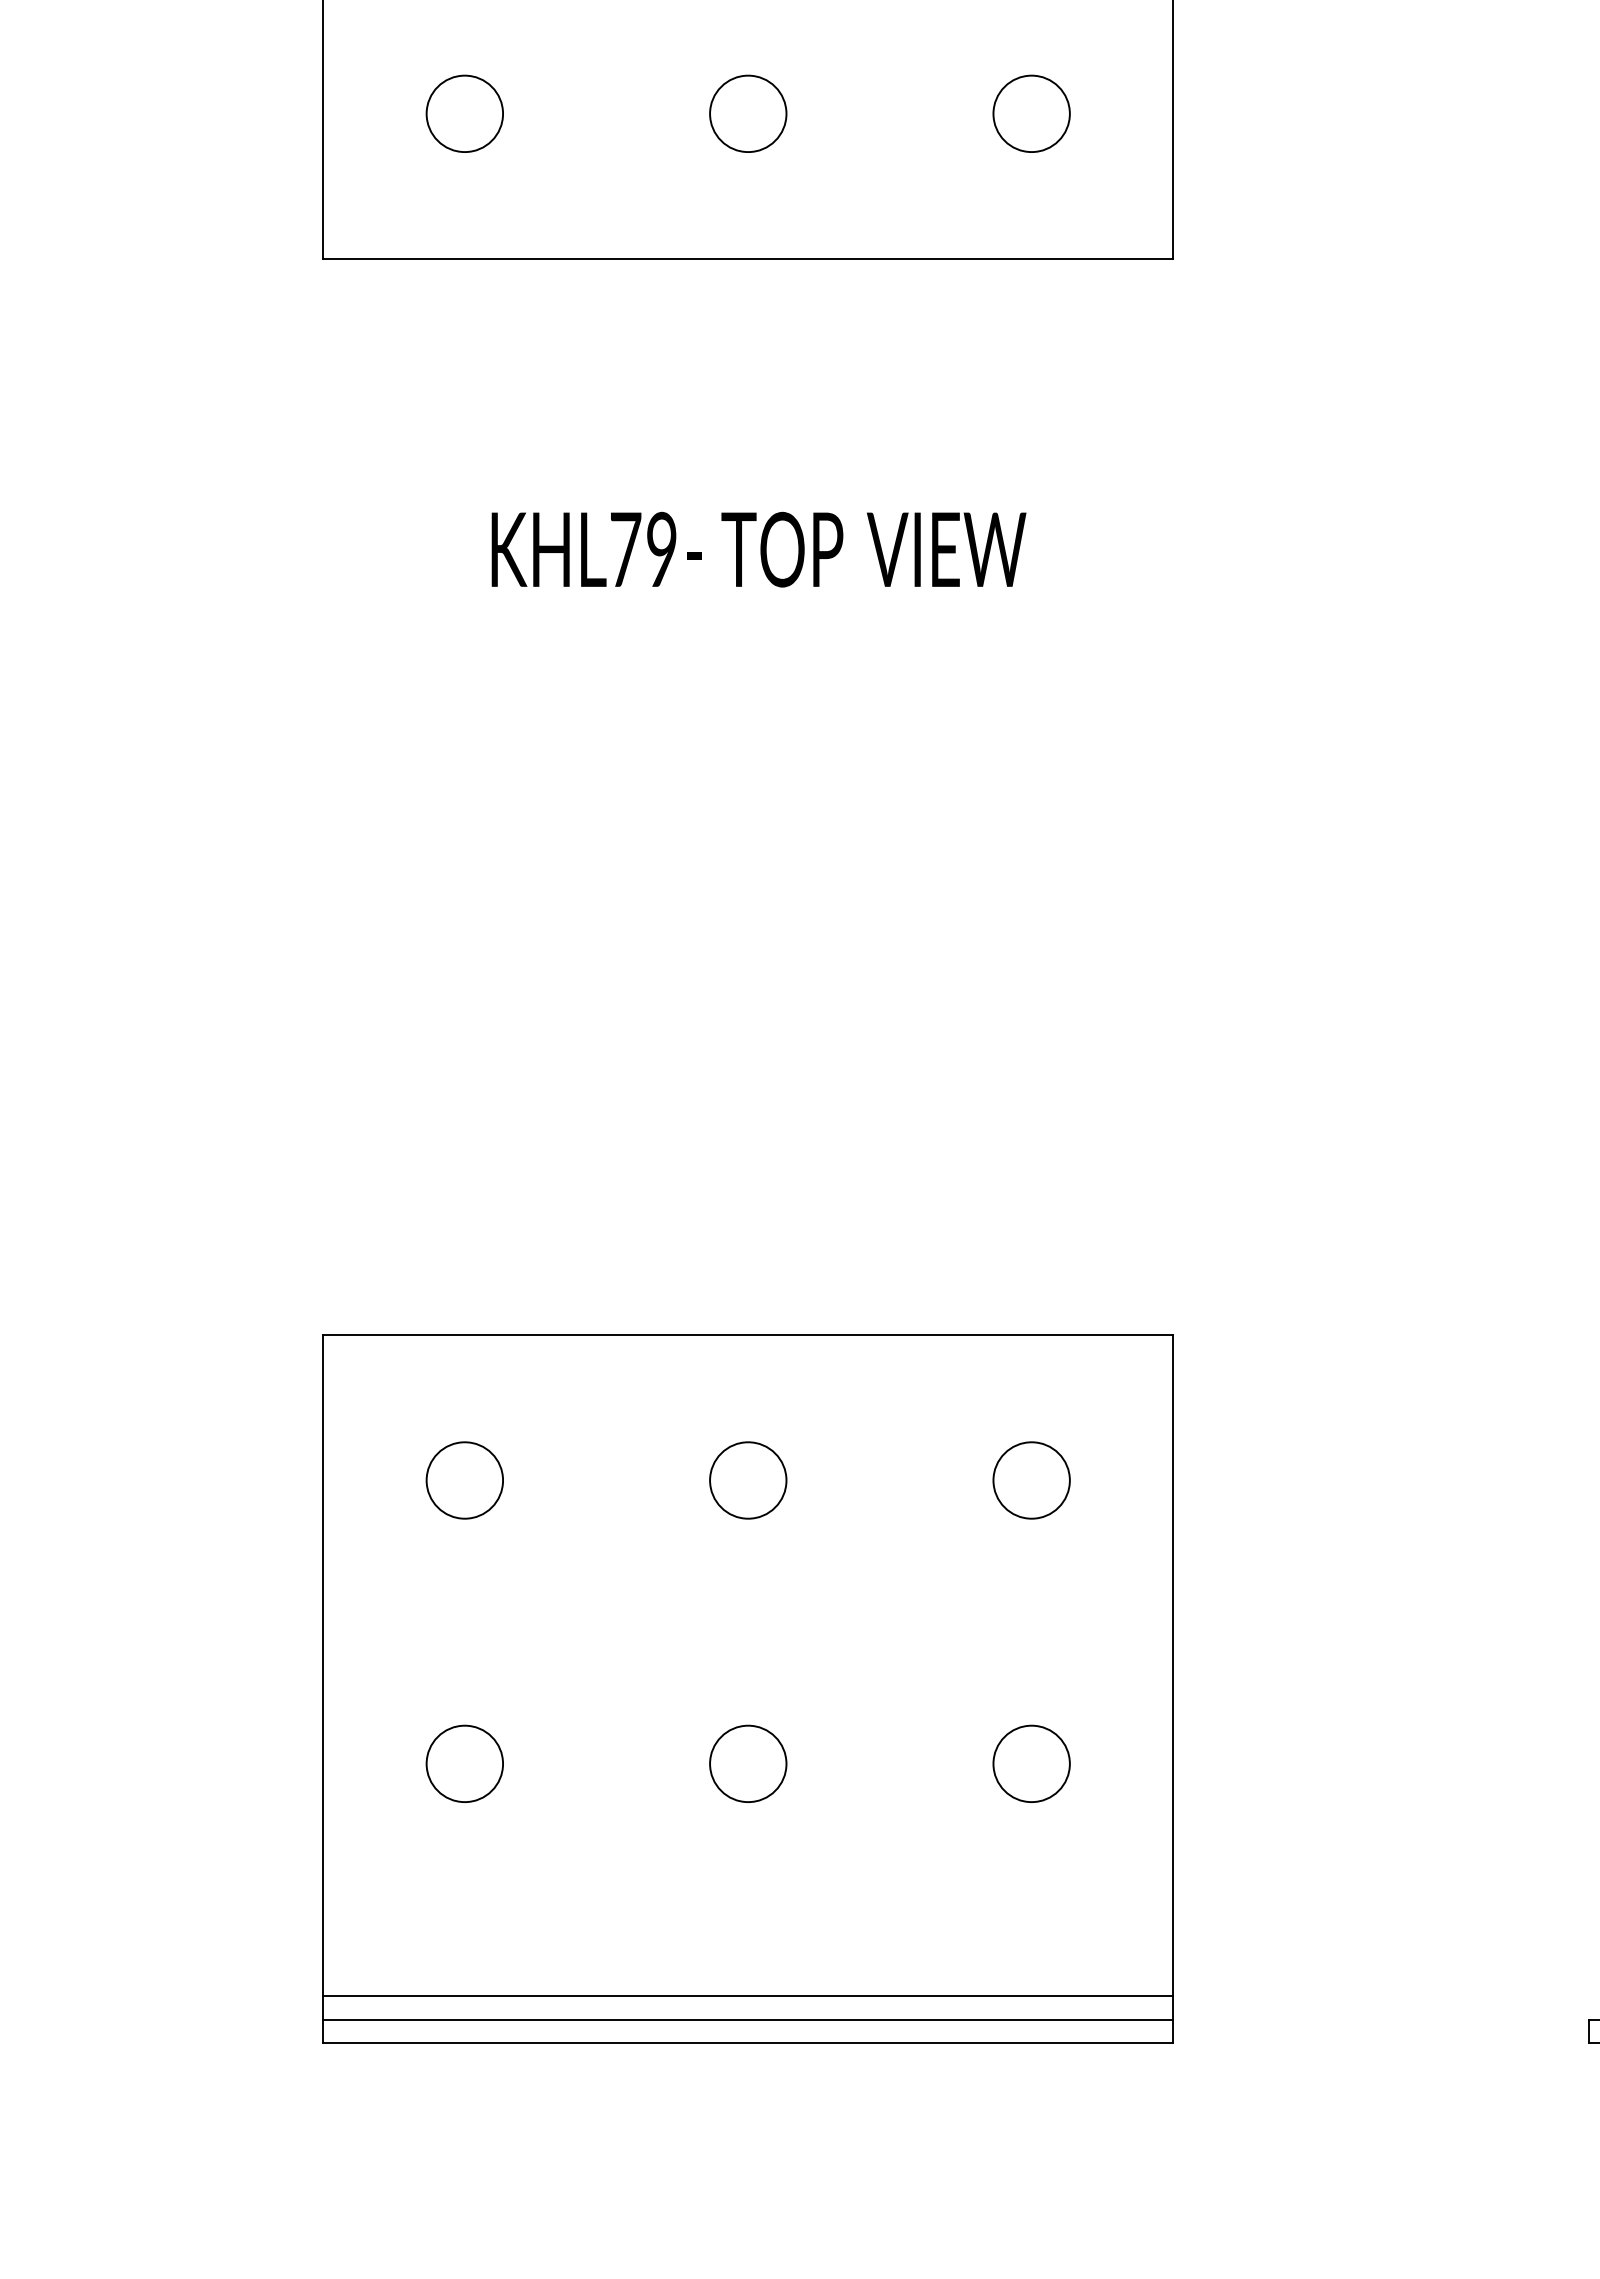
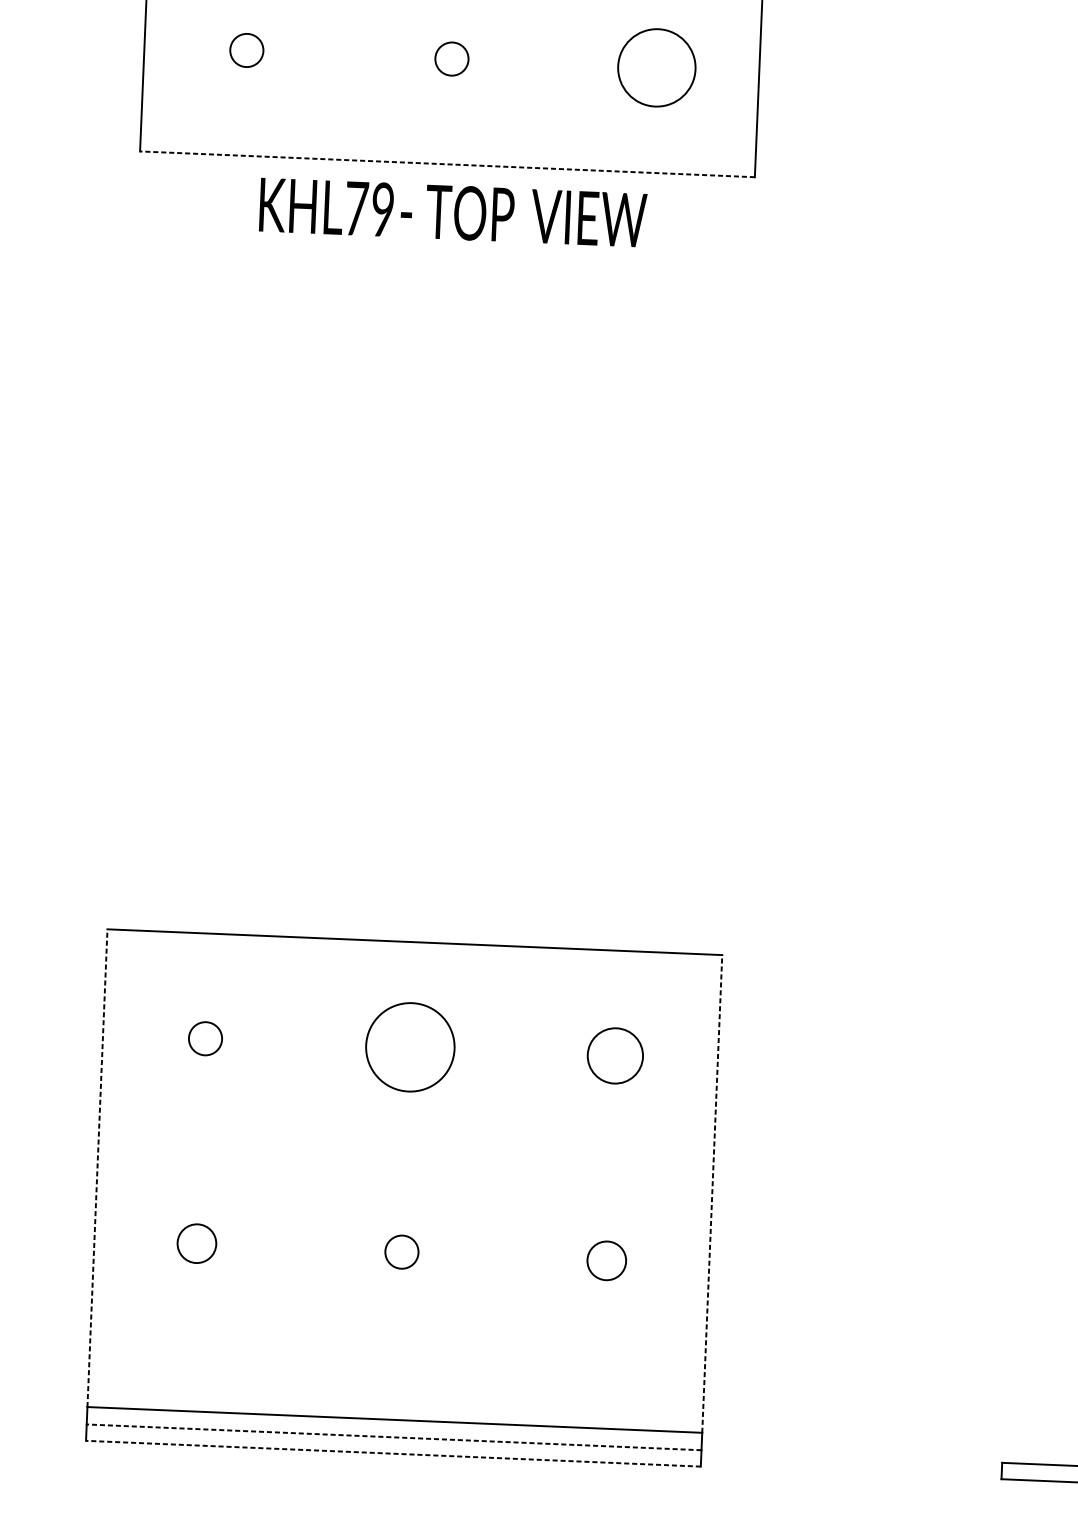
circle: (464, 113) -> (246, 50), size x0.6
circle: (748, 113) -> (452, 58), size x0.6
circle: (1031, 113) -> (656, 67), size x1.4
line: (747, 259) -> (446, 164), solid -> dashed
text: (758, 549) -> (452, 212), moved
circle: (464, 1480) -> (205, 1038), size x0.6
circle: (748, 1480) -> (410, 1047), size x1.6
line: (323, 1664) -> (97, 1167), solid -> dashed
line: (1173, 1664) -> (712, 1193), solid -> dashed
circle: (464, 1763) -> (196, 1243), size x0.7
circle: (748, 1763) -> (402, 1251), size x0.6
circle: (1031, 1763) -> (606, 1260), size x0.7
line: (747, 2019) -> (393, 1437), solid -> dashed
line: (747, 2042) -> (392, 1453), solid -> dashed

